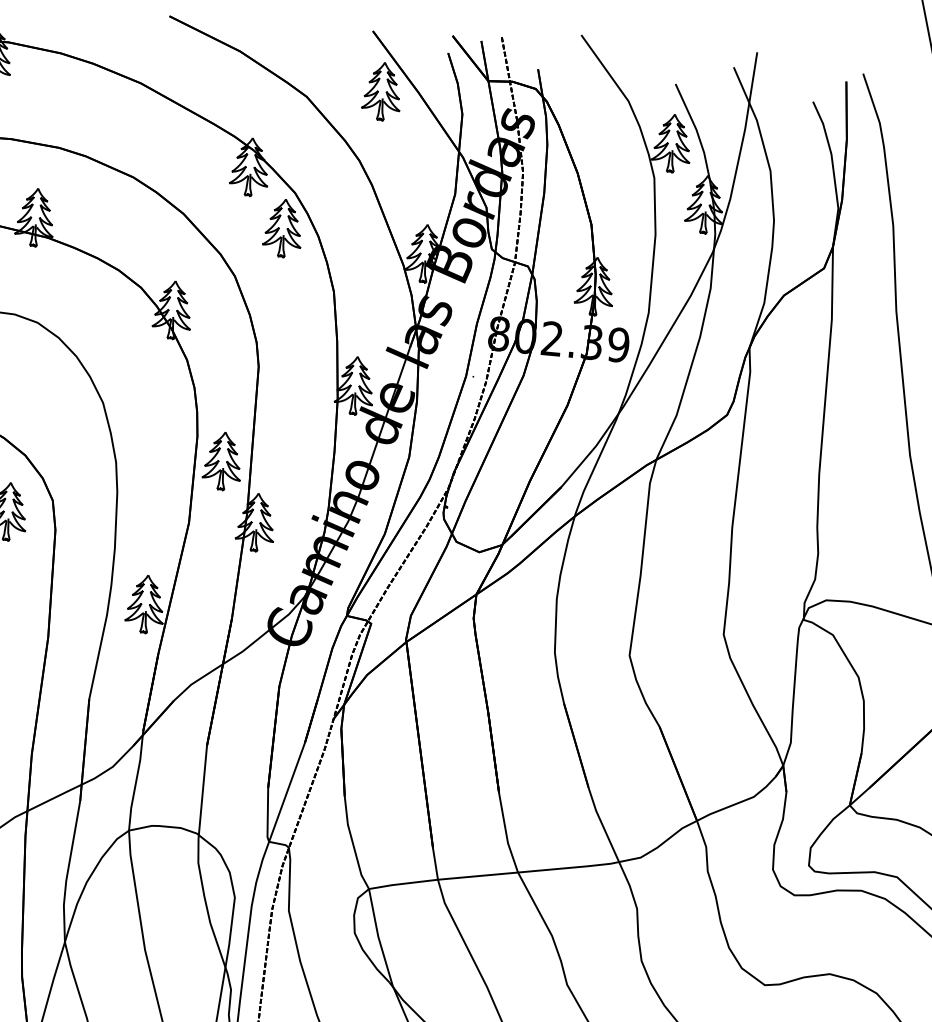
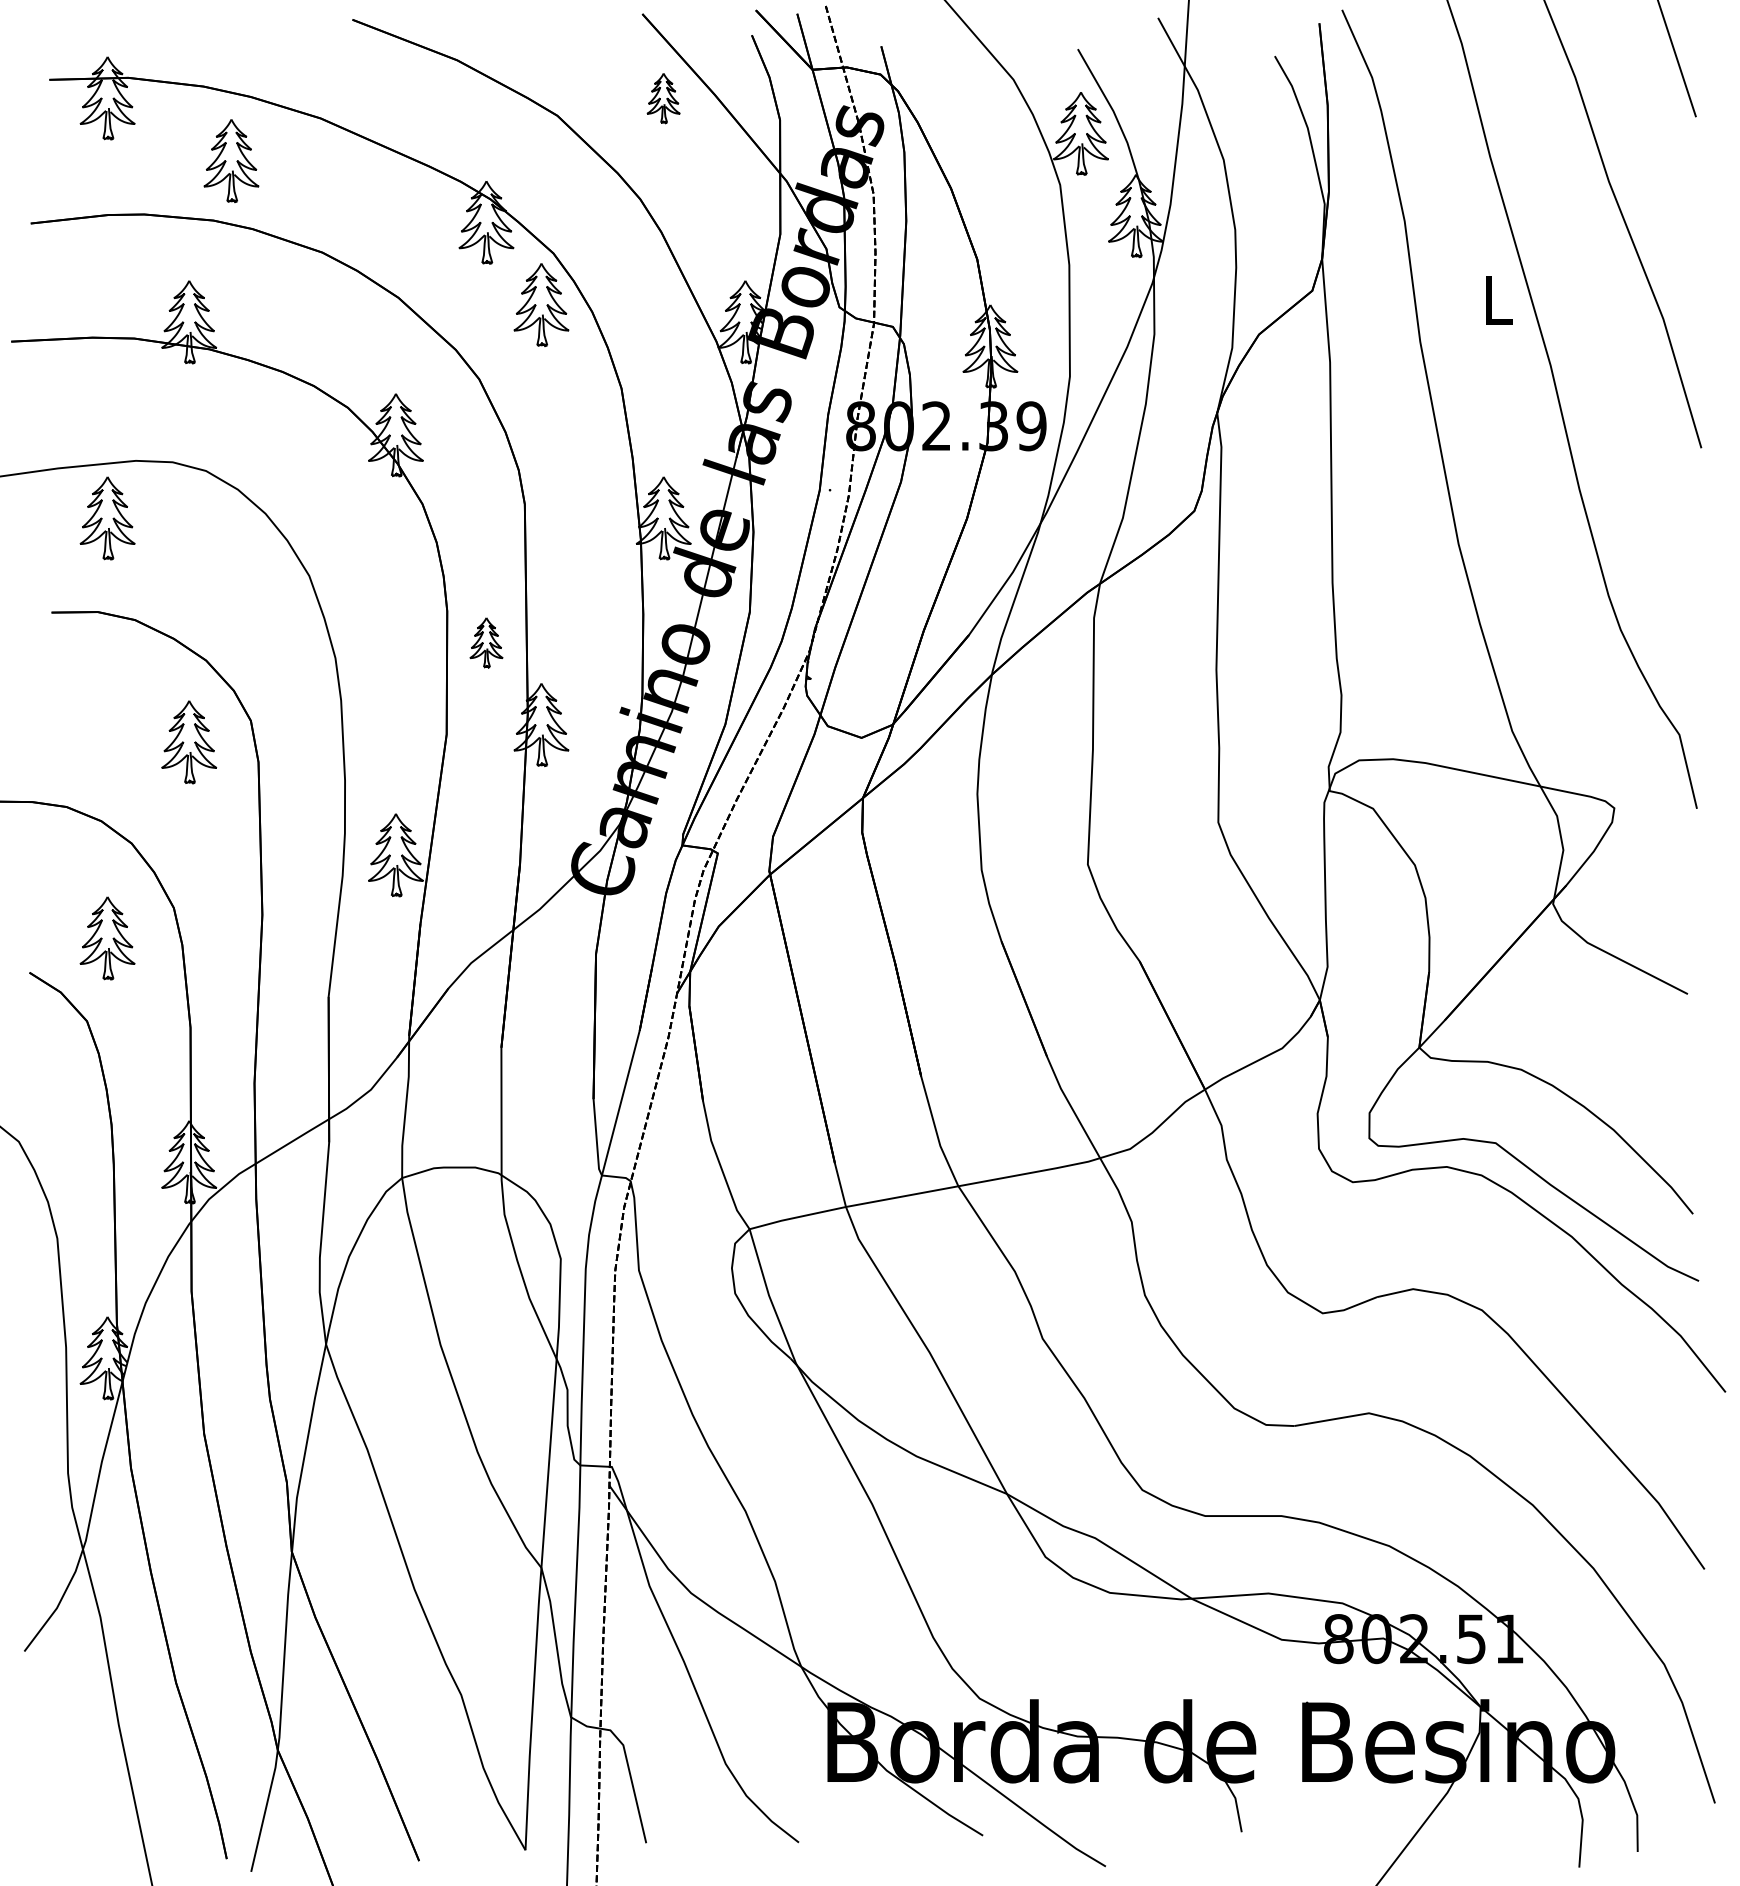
part: (382, 91) -> (663, 98), size x0.6
part: (75, 106) -> (231, 160), added
part: (222, 461) -> (486, 642), size x0.6

